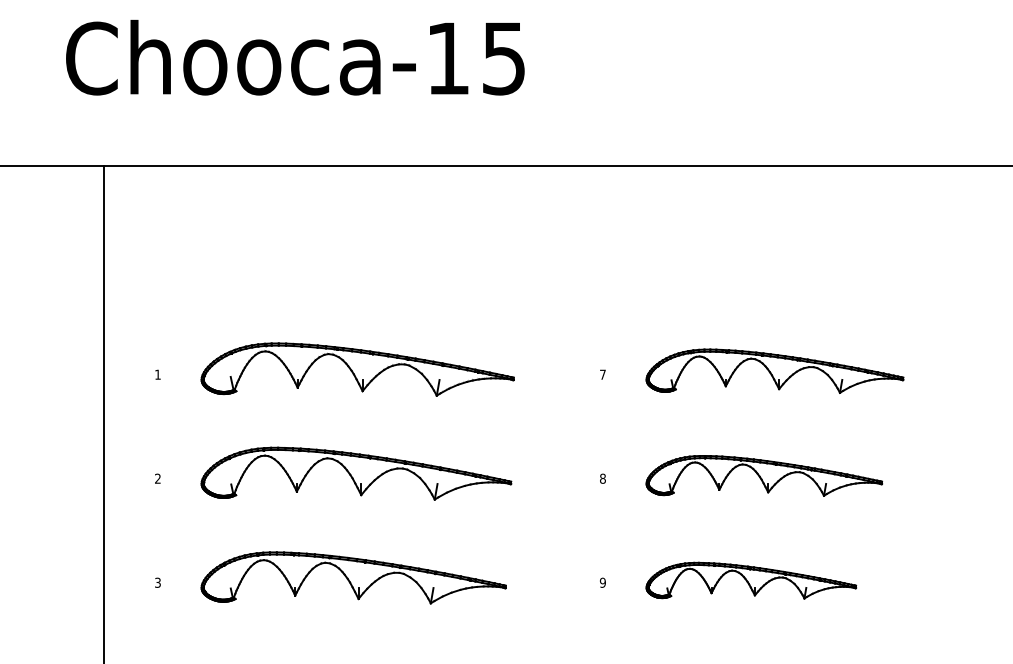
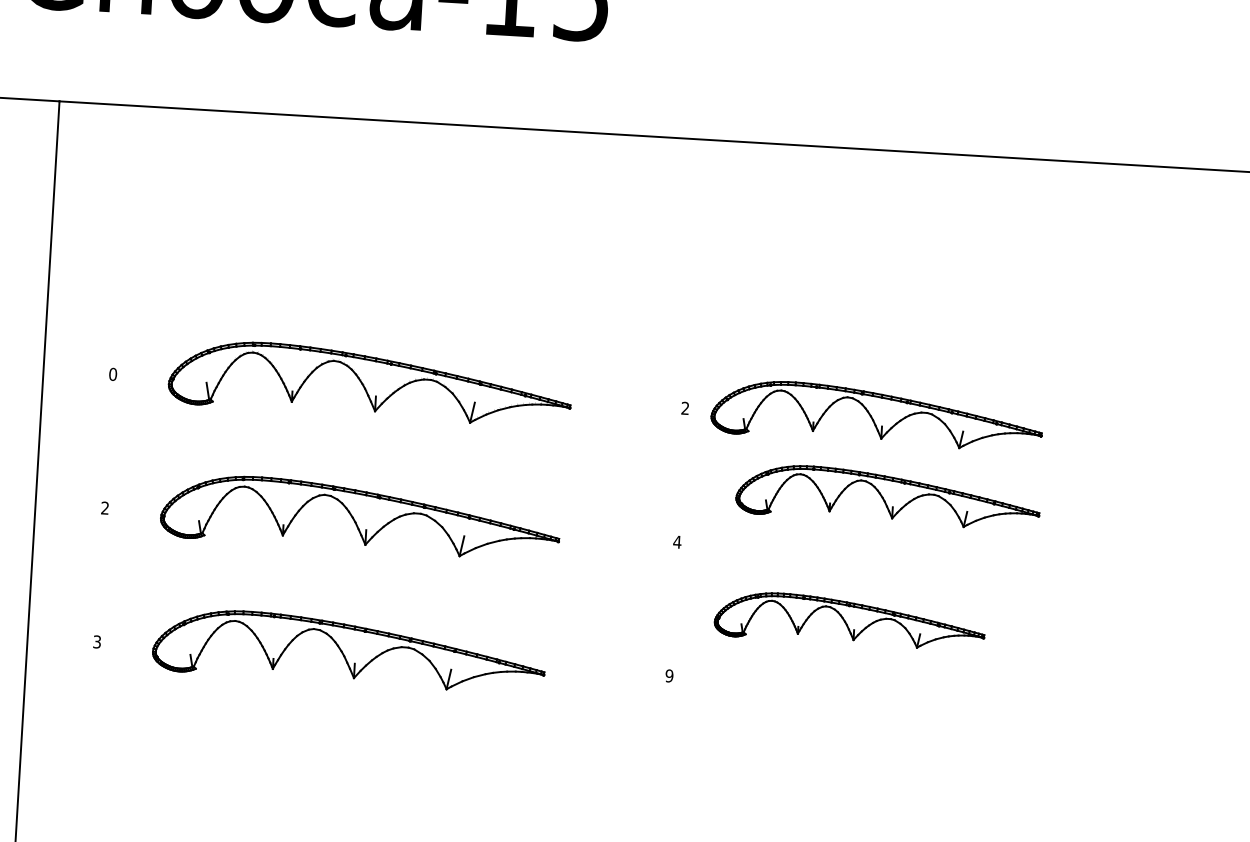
part: (774, 370) -> (876, 414), moved
text: (157, 374) -> (112, 374), 1 -> 0
text: (602, 374) -> (684, 408), 7 -> 2
part: (764, 475) -> (888, 496), moved
text: (602, 478) -> (676, 541), 8 -> 4
part: (751, 580) -> (850, 620), moved

